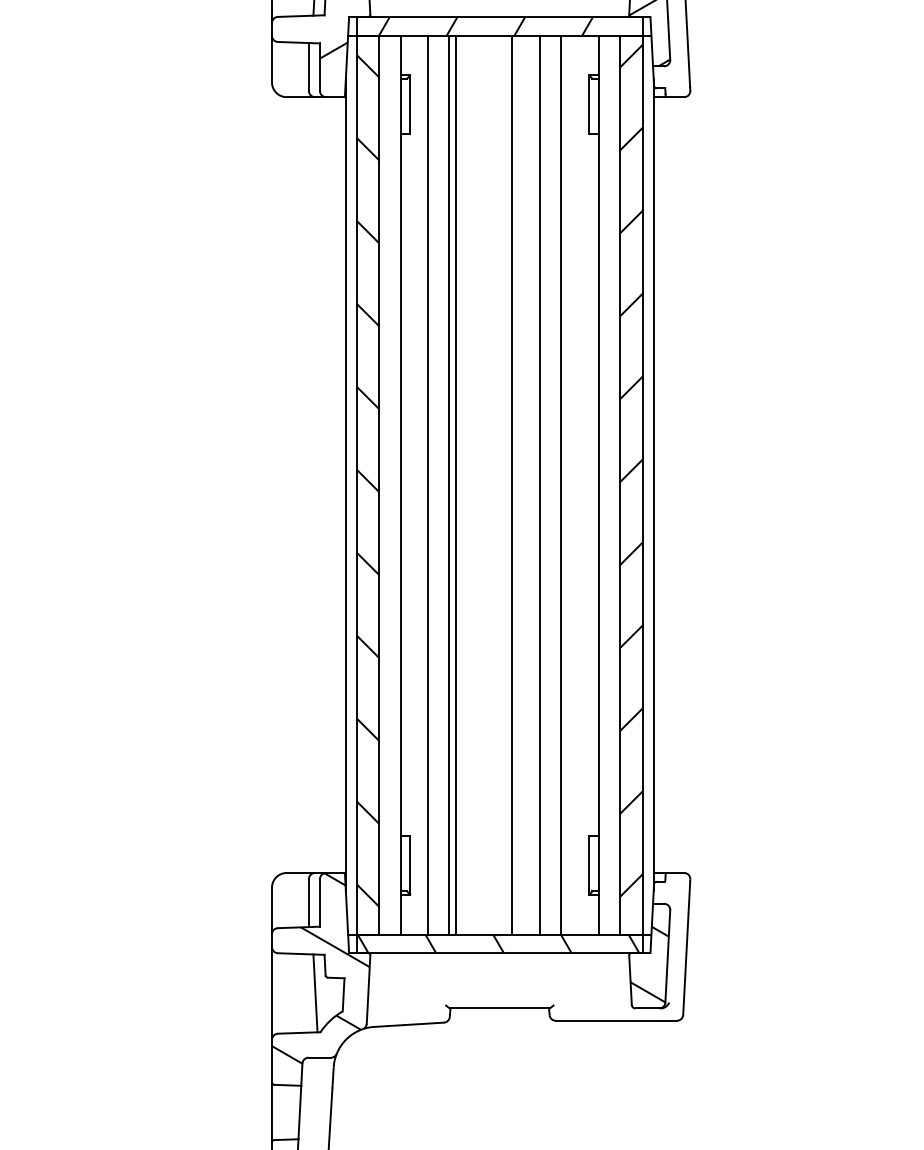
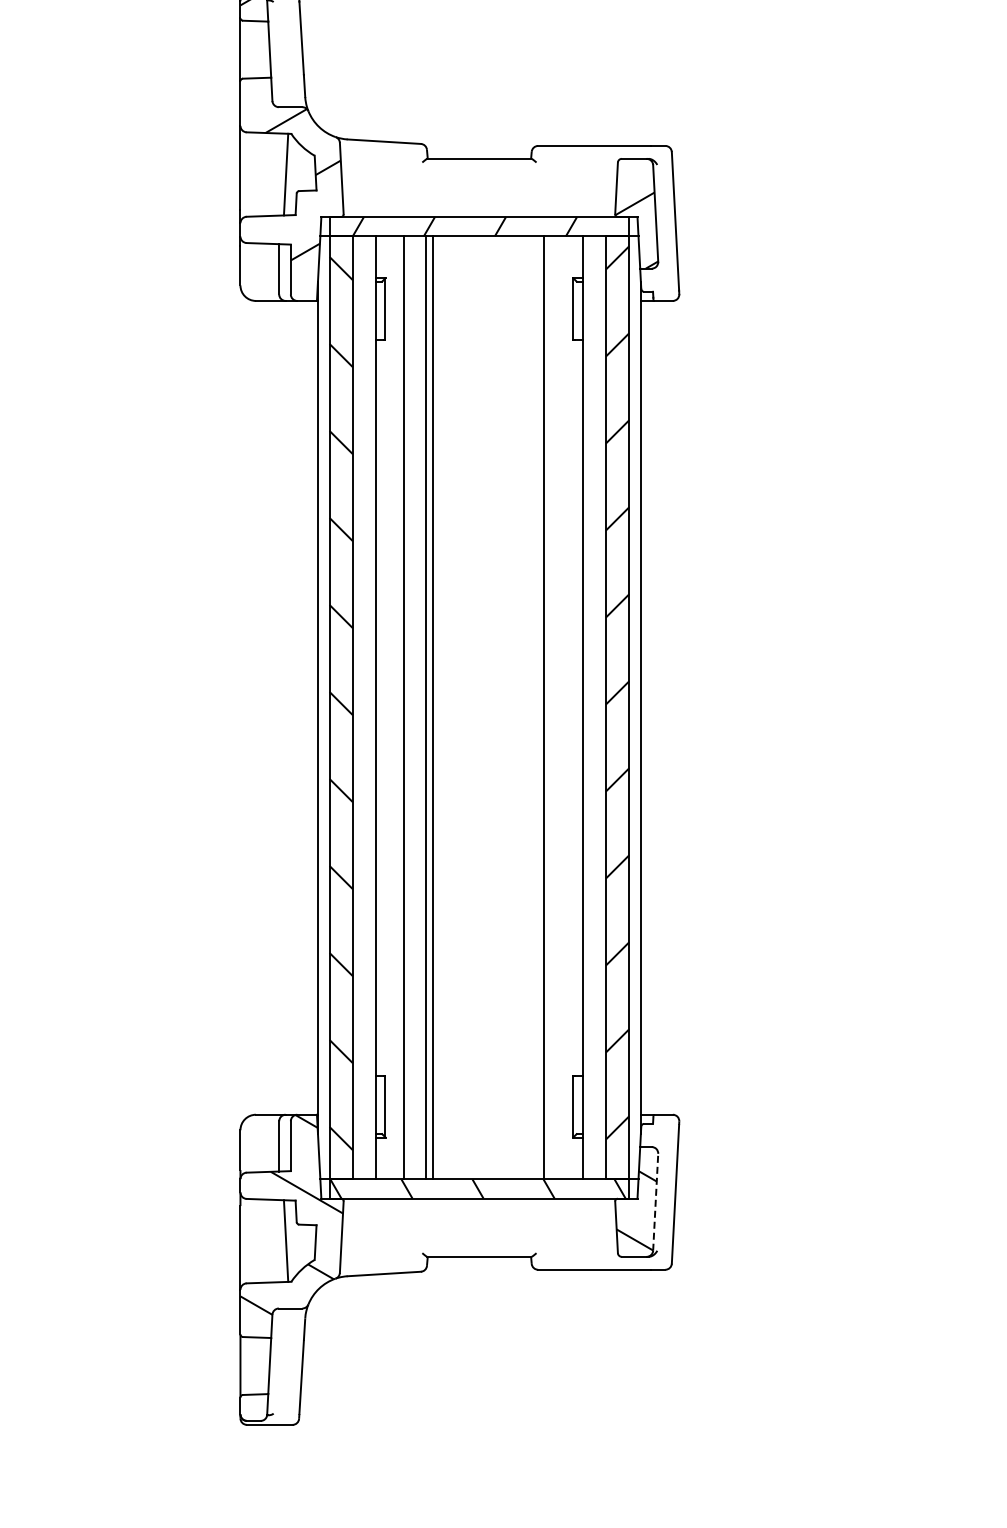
line: (512, 484) -> (492, 707), removed
line: (540, 484) -> (522, 707), removed
line: (667, 956) -> (655, 1202), solid -> dashed

